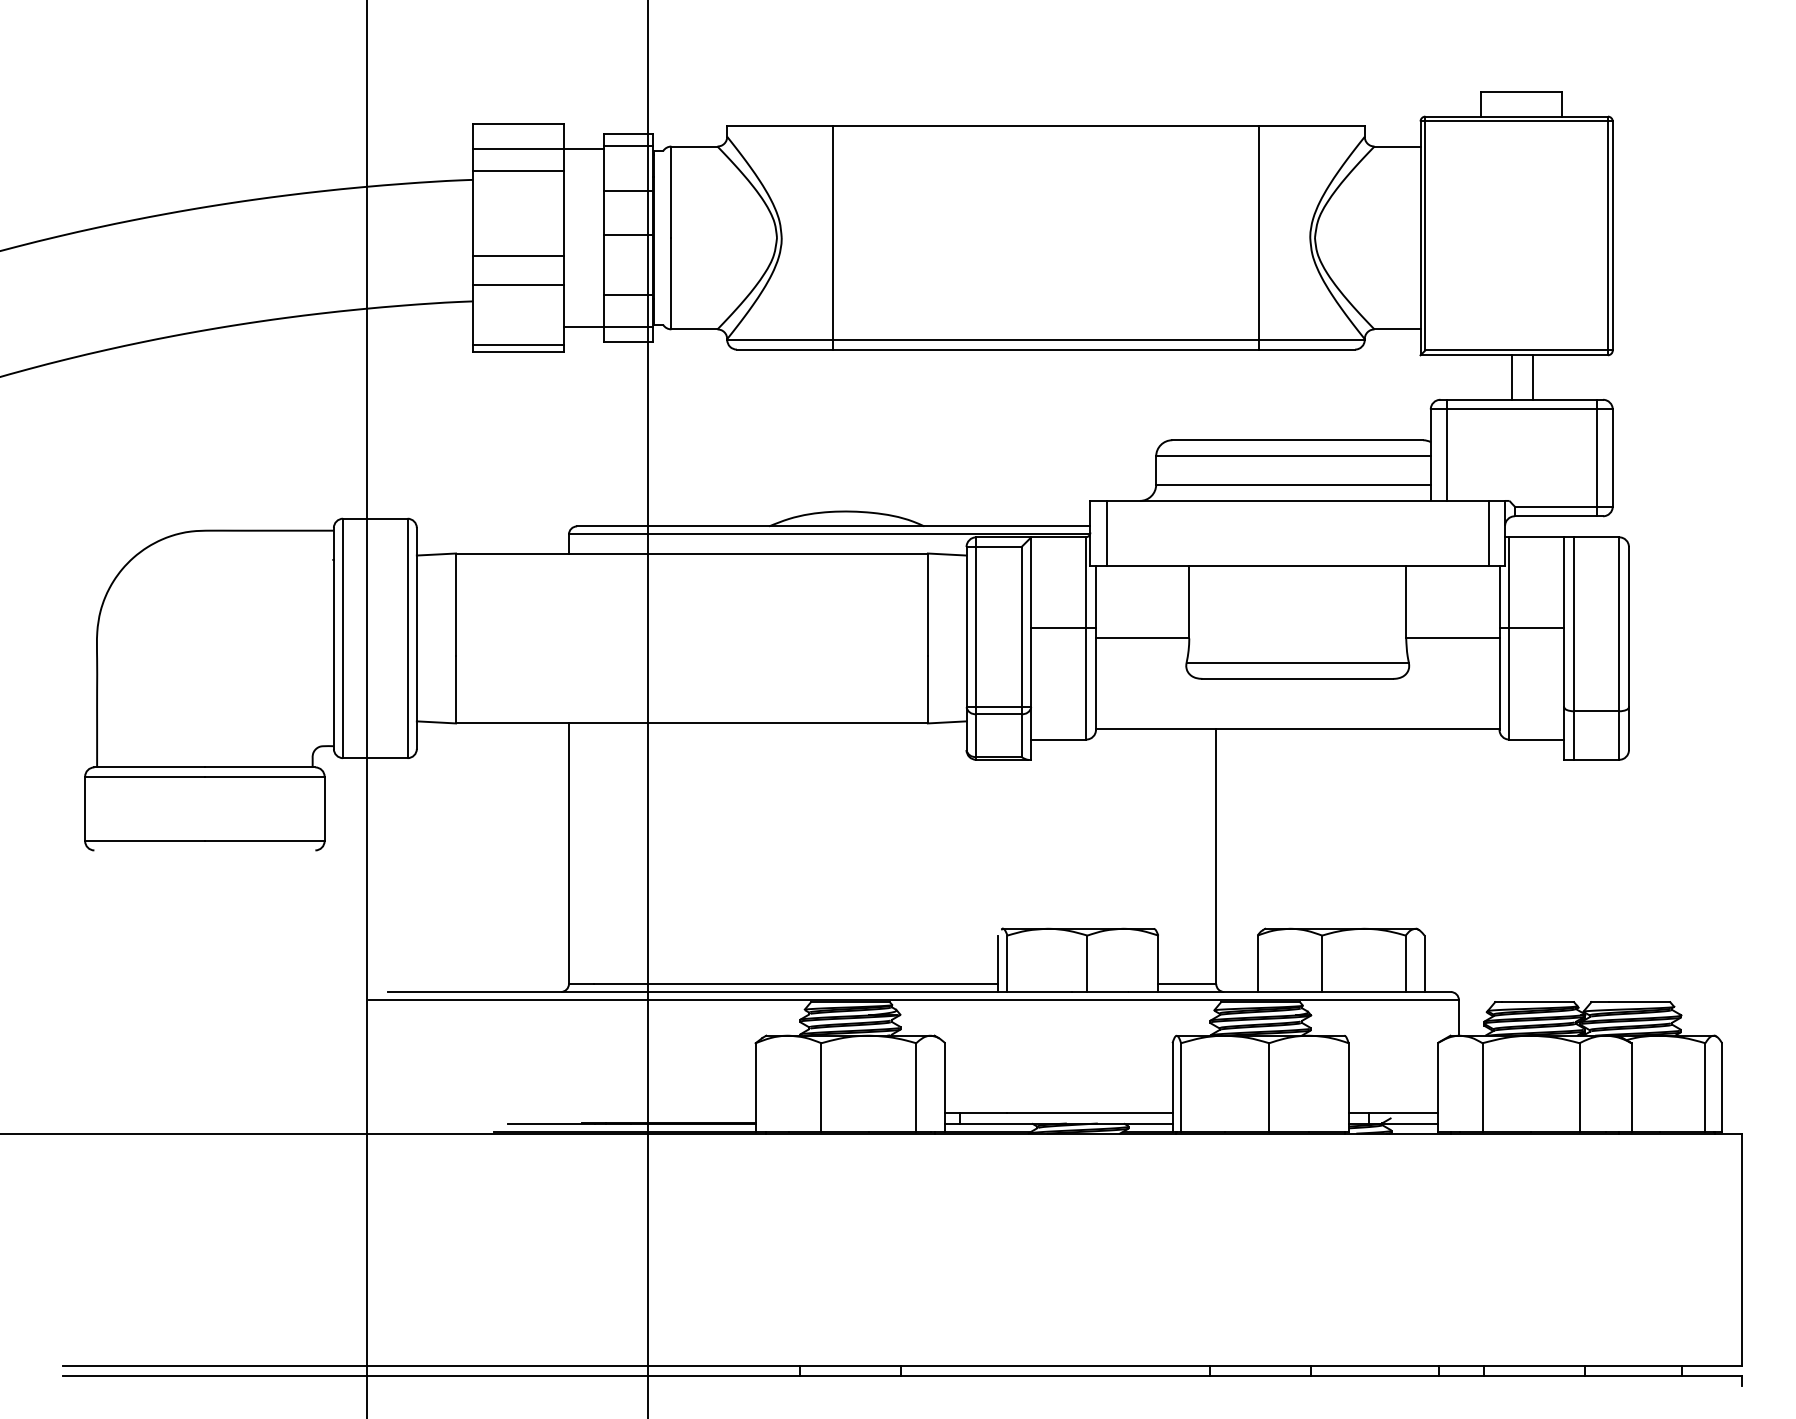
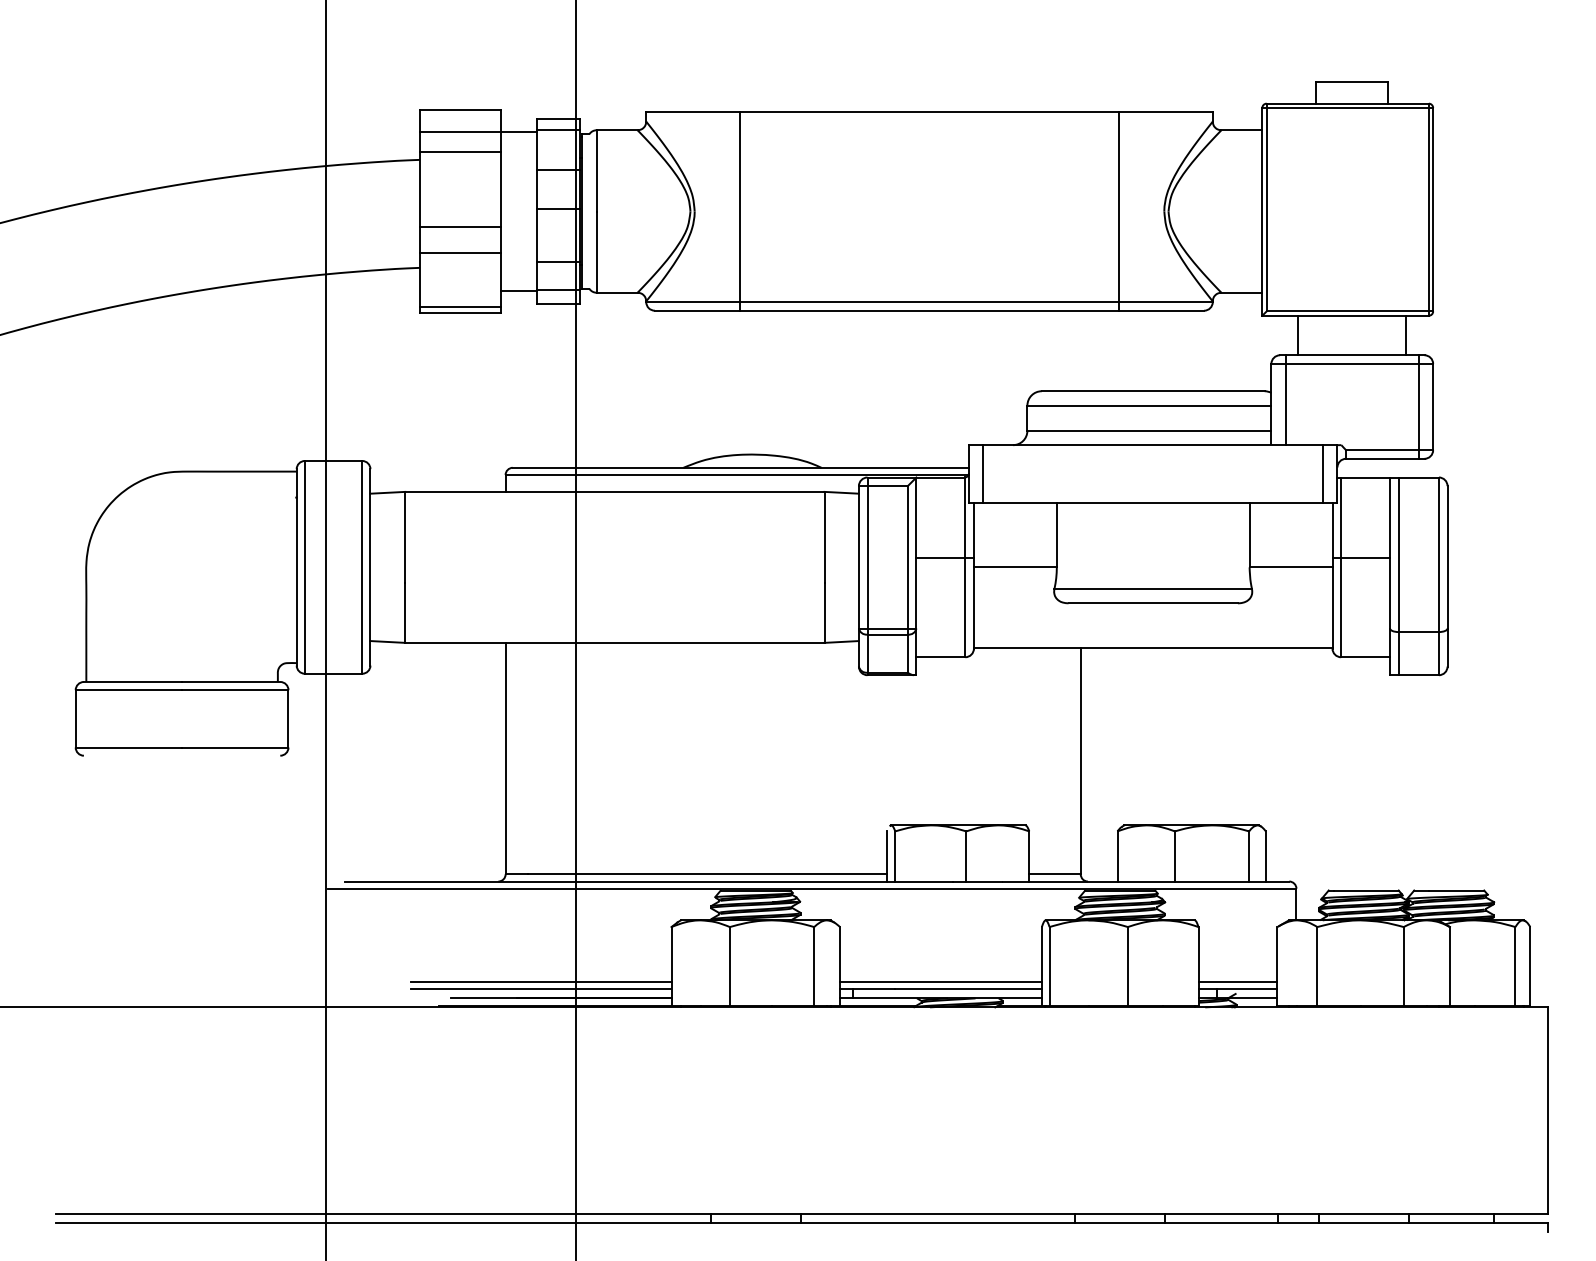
line: (1512, 377) -> (1298, 335), moved
line: (1533, 377) -> (1406, 335), moved
line: (608, 1105) -> (540, 982), added
line: (1058, 1105) -> (940, 982), added
line: (1392, 1105) -> (1237, 982), added
line: (608, 1113) -> (540, 989), added

